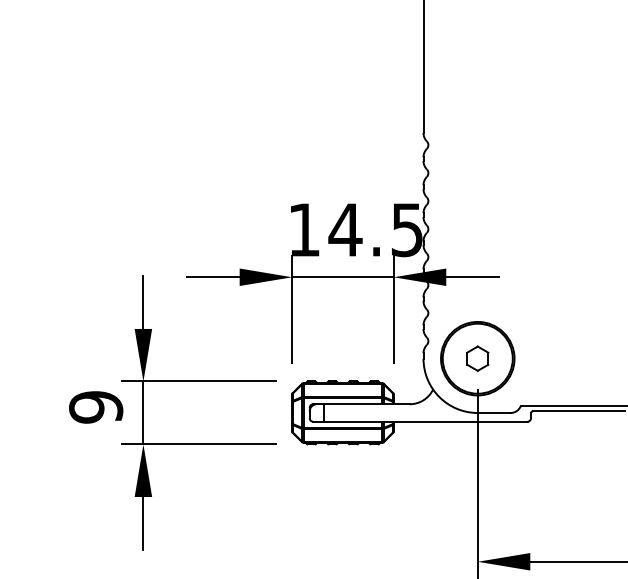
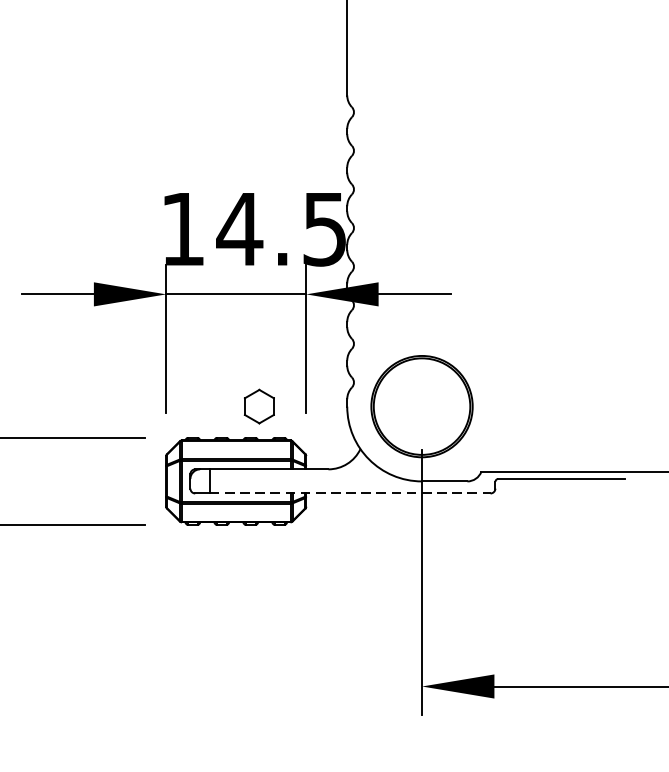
part: (477, 358) -> (259, 406), moved
line: (425, 421) -> (349, 493), solid -> dashed

